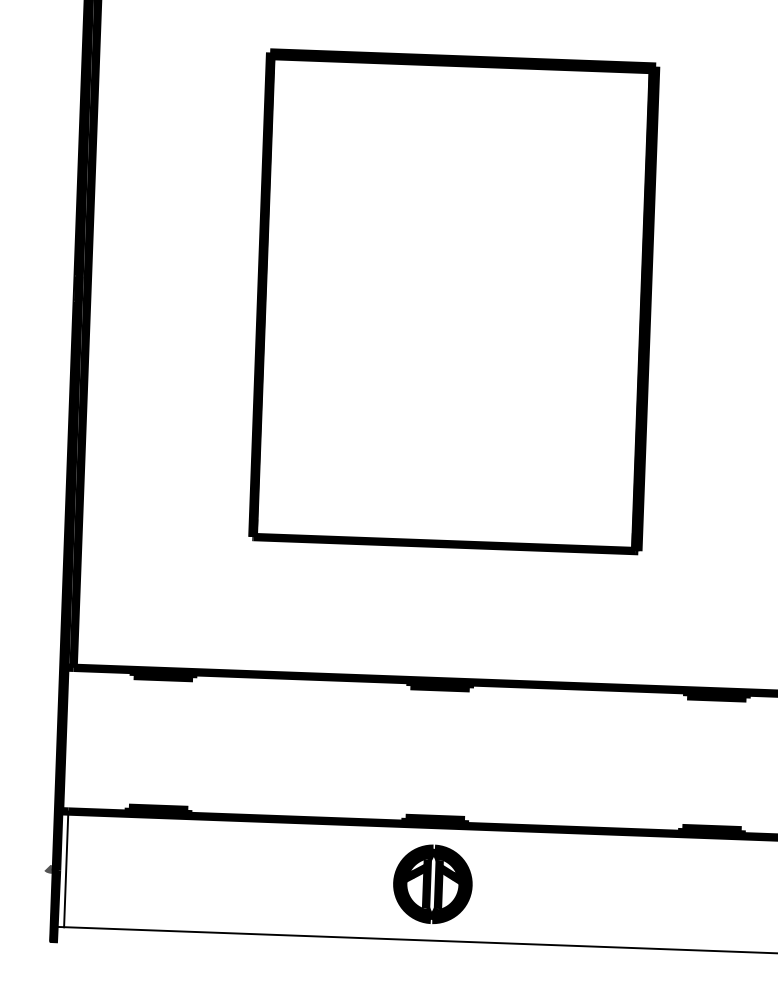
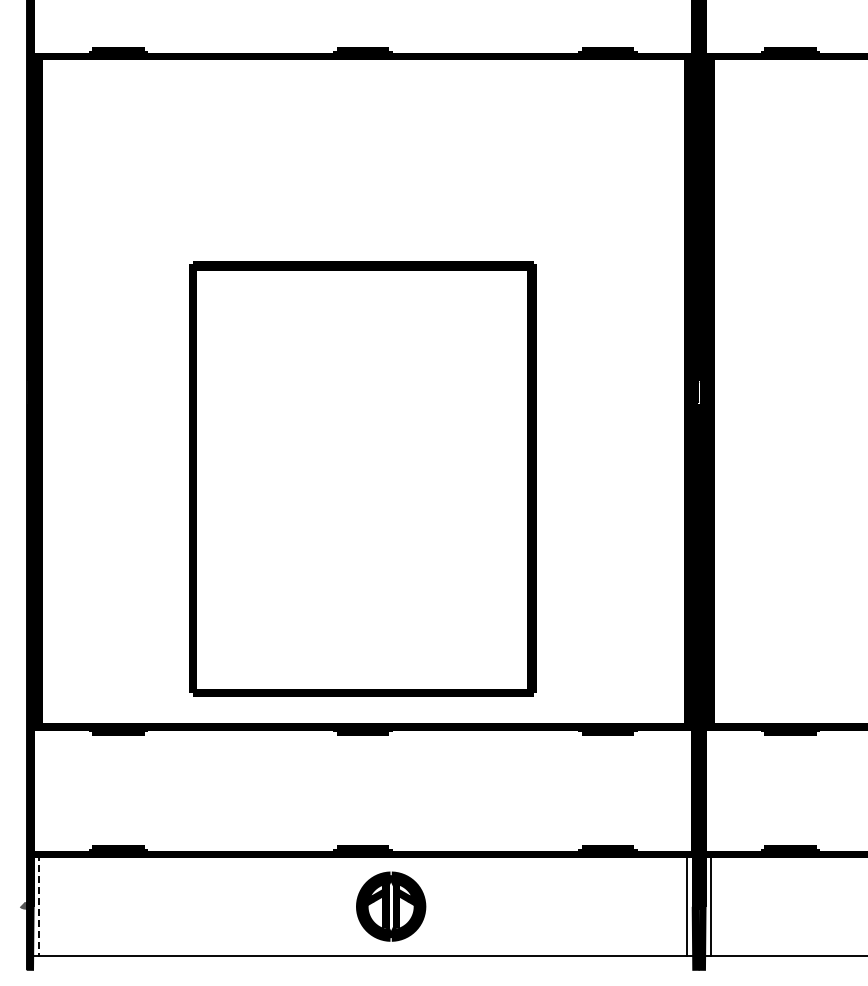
part: (453, 301) -> (362, 478), moved
line: (65, 869) -> (38, 905), solid -> dashed
part: (433, 884) -> (391, 906), moved

